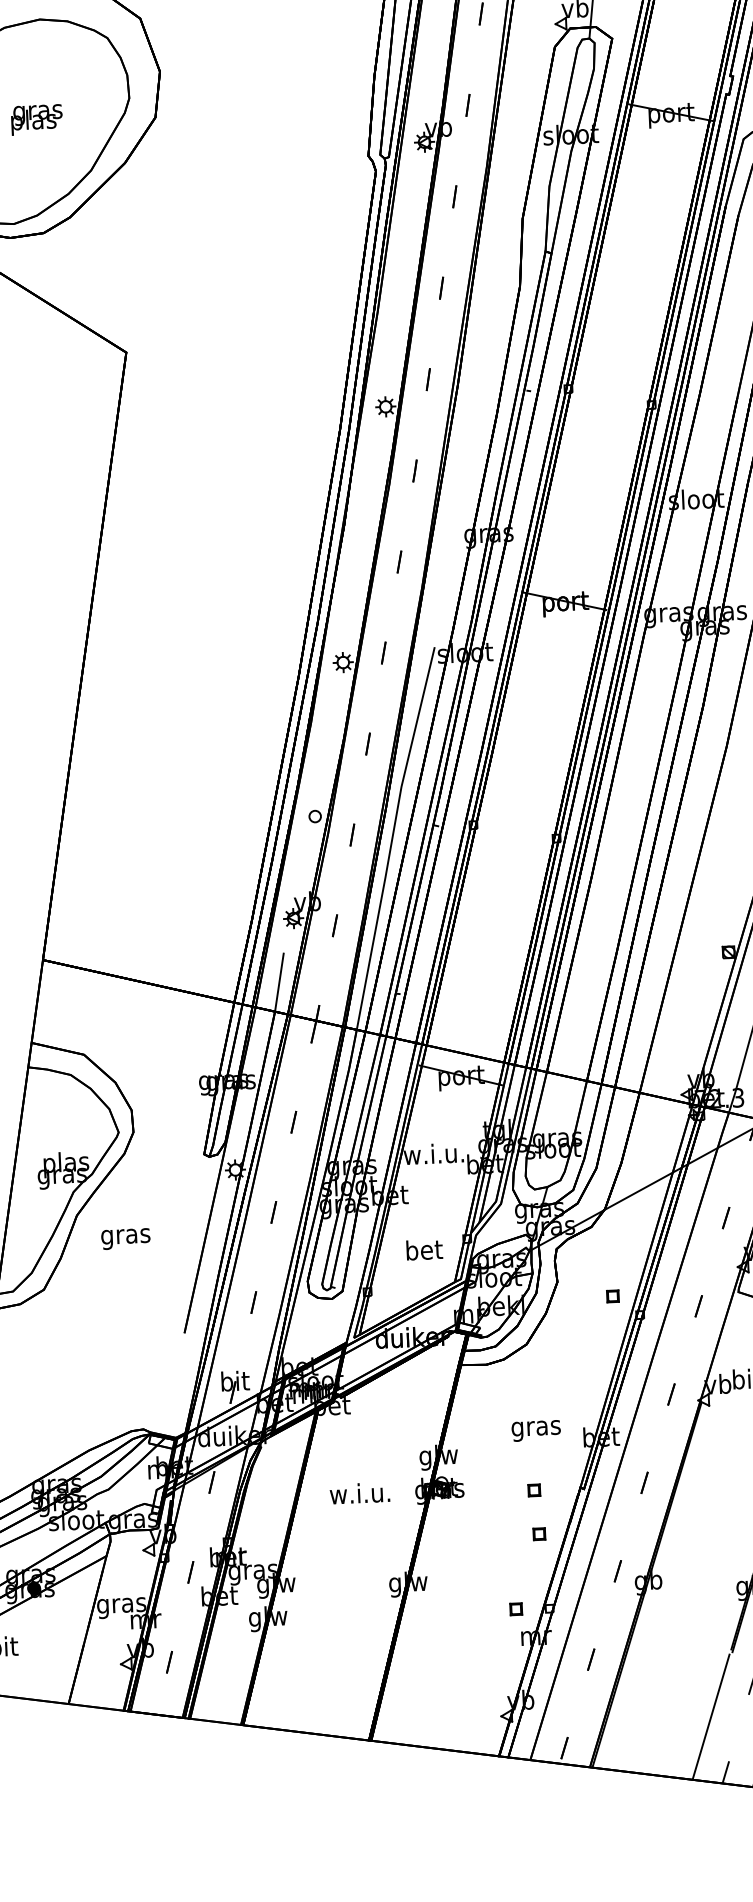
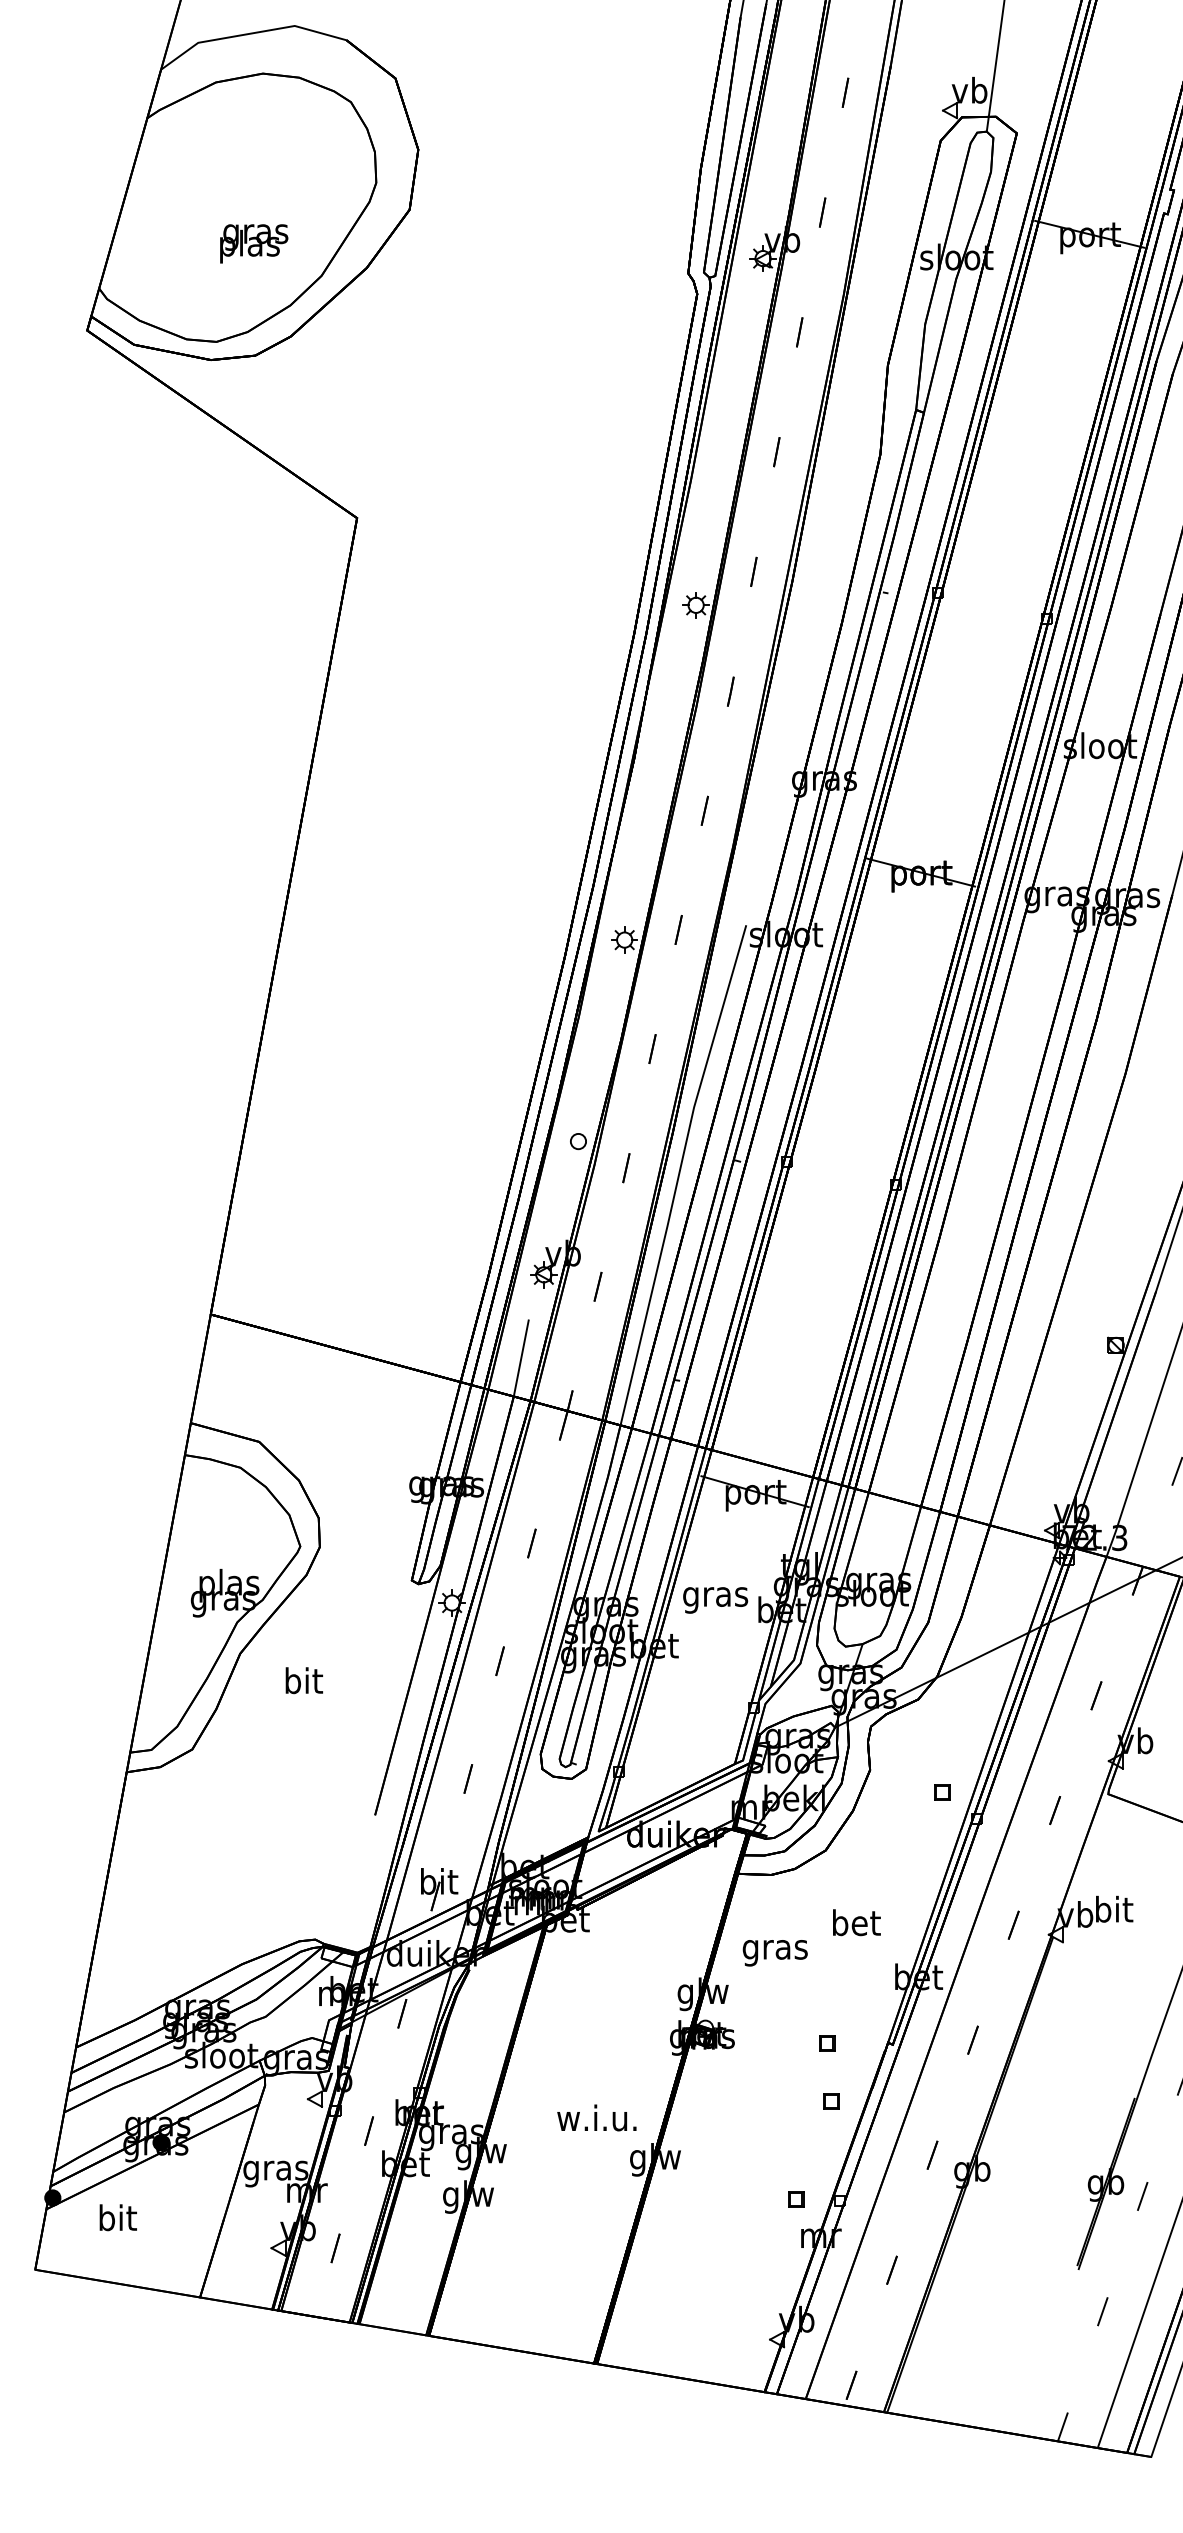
text: (37, 119) -> (254, 243), moved
text: (433, 1156) -> (714, 1596), w.i.u. -> gras
text: (125, 1236) -> (303, 1683), gras -> bit
text: (424, 1249) -> (856, 1922), moved
text: (535, 1431) -> (774, 1953), moved
text: (359, 1493) -> (596, 2117), moved
line: (710, 1716) -> (1046, 2352), removed

